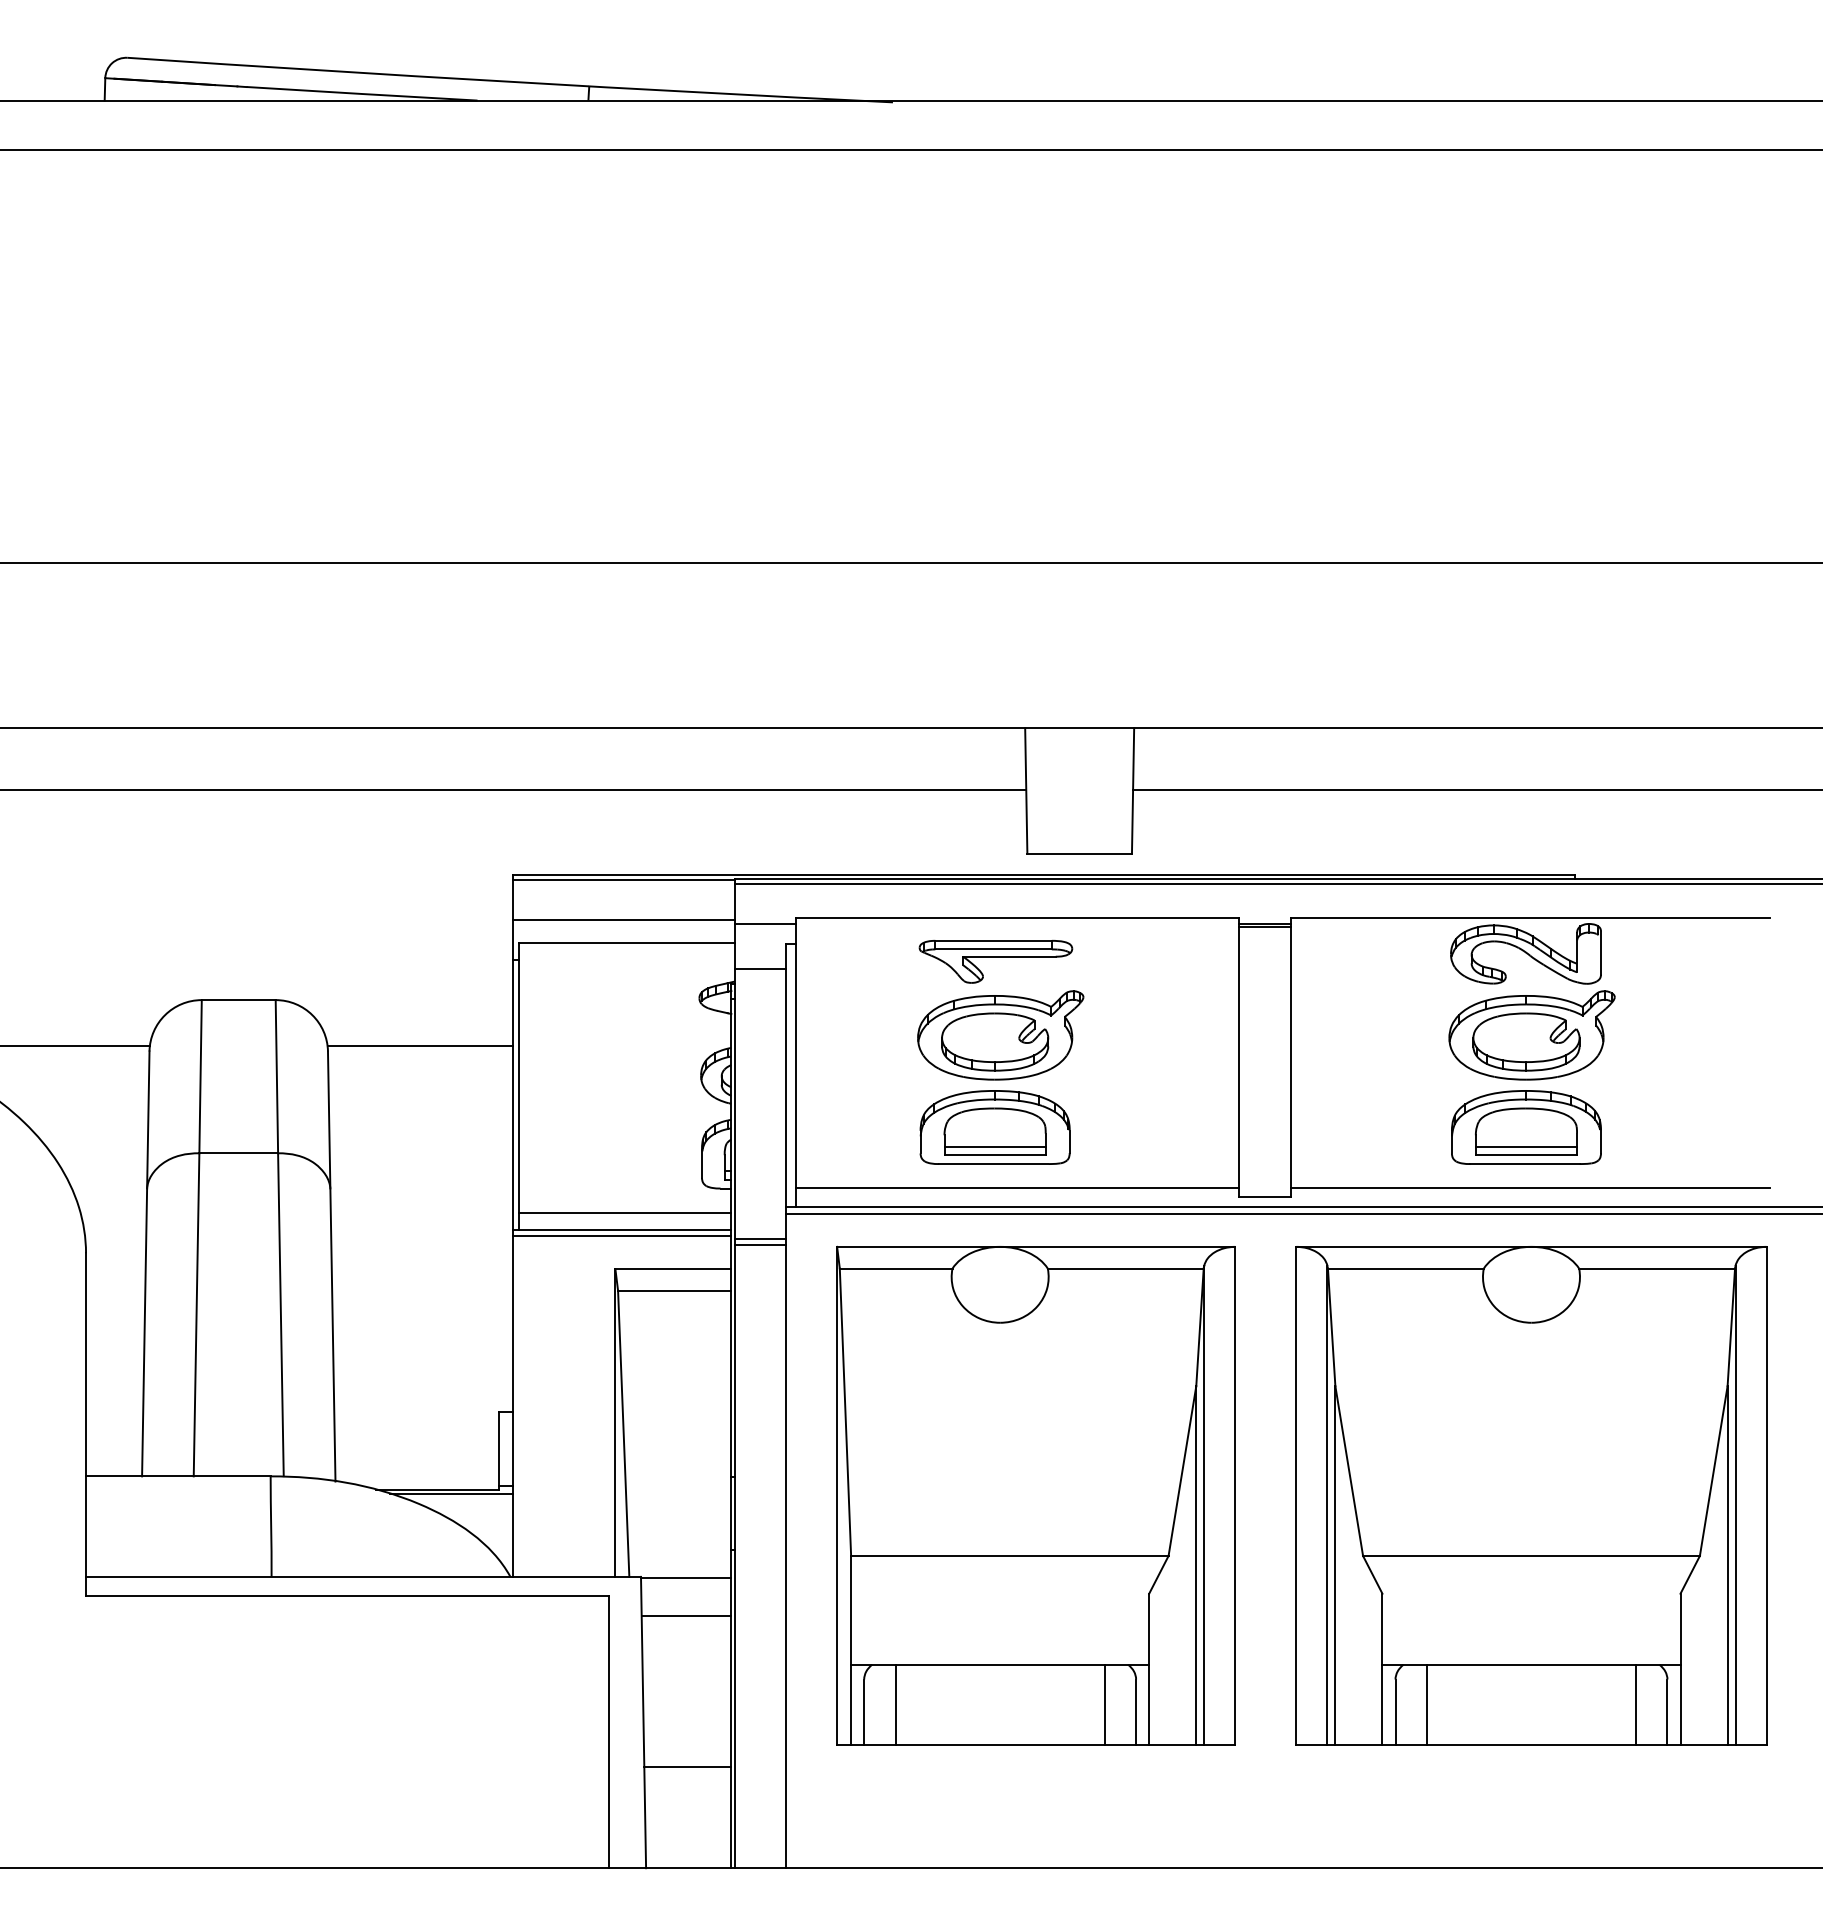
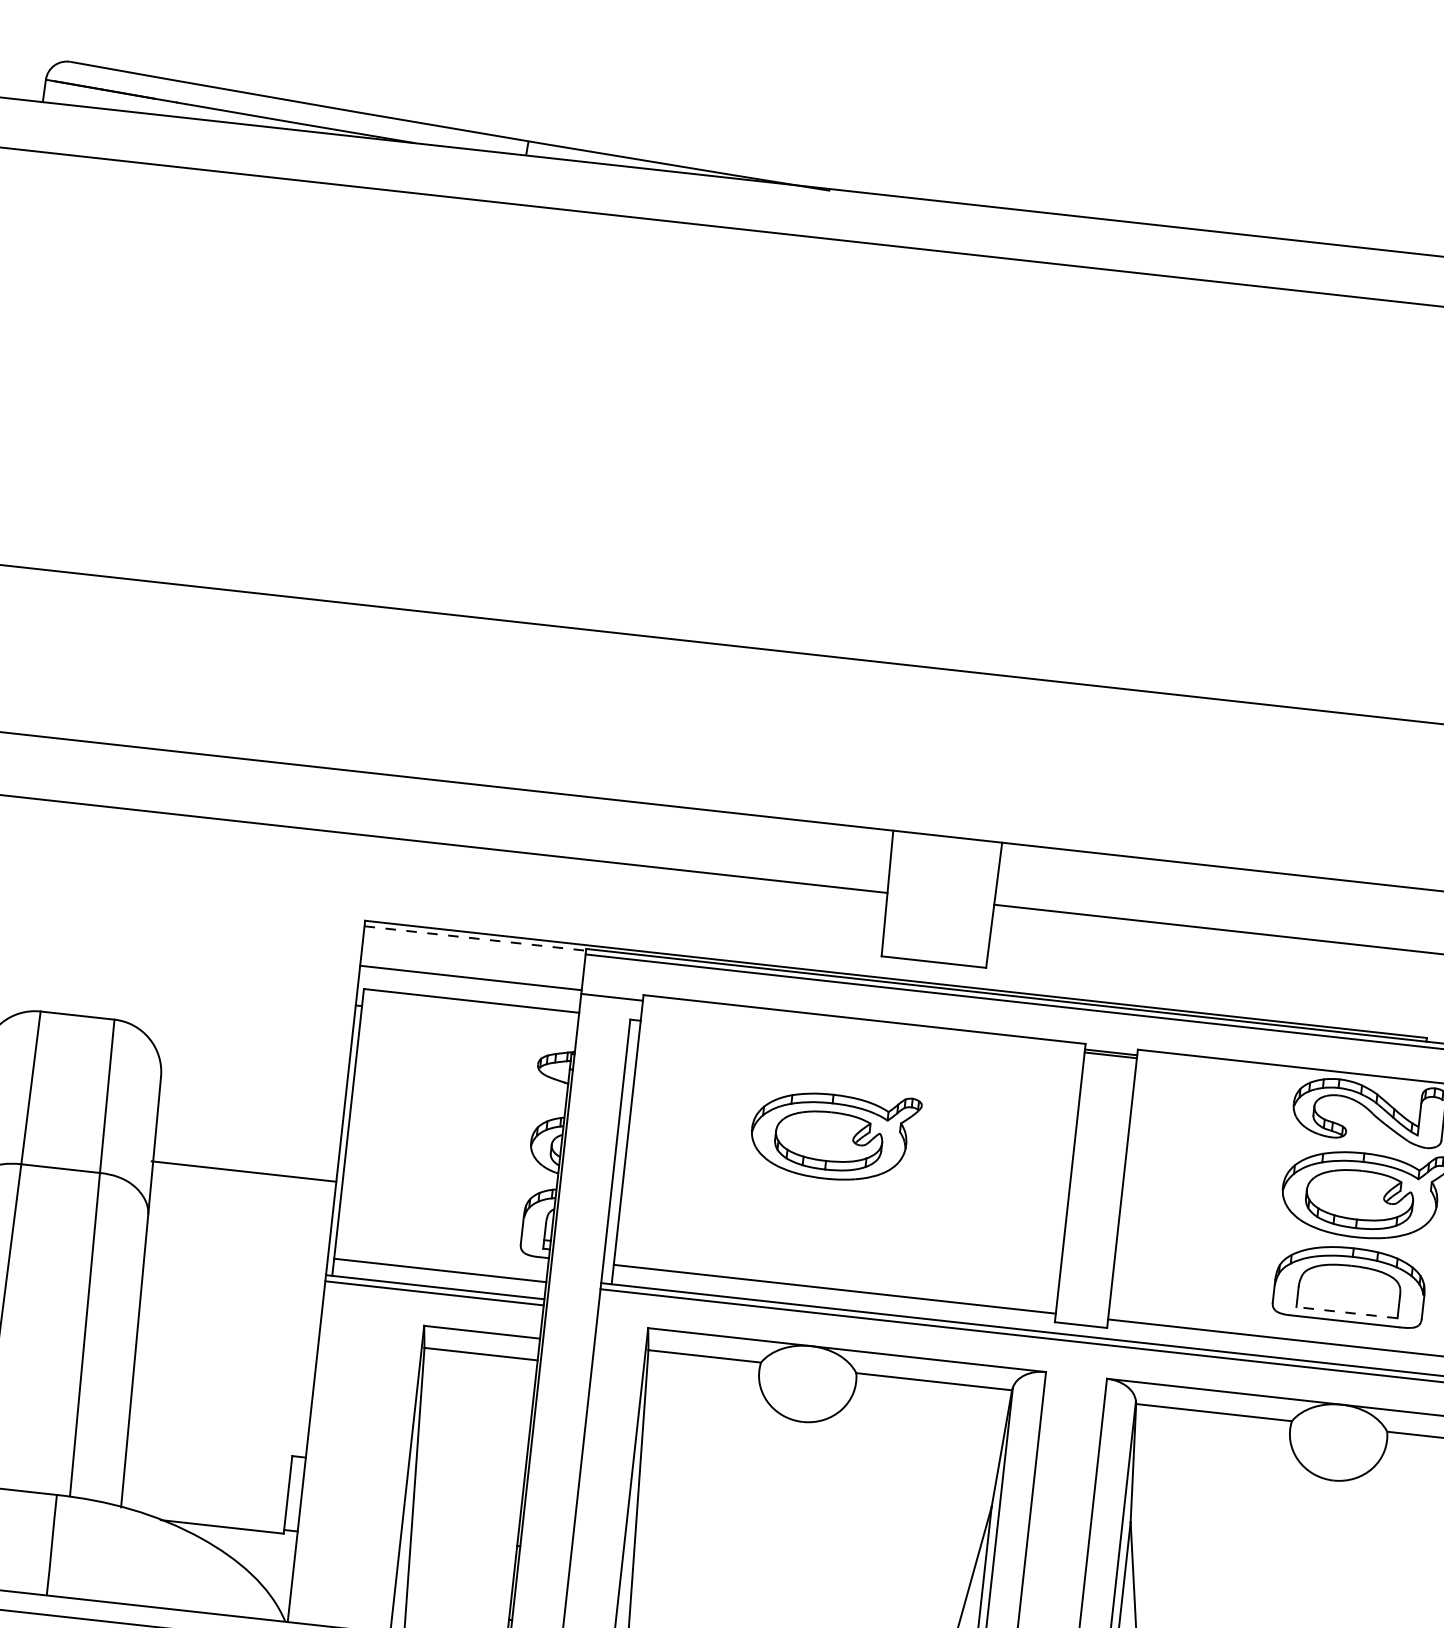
line: (623, 880) -> (475, 938), solid -> dashed
part: (995, 961) -> (837, 1060), removed
line: (759, 968) -> (601, 1041), removed
line: (419, 1046) -> (243, 1171), moved
part: (994, 1127) -> (818, 1226), removed
line: (1526, 1146) -> (1348, 1303), removed
line: (1526, 1155) -> (1347, 1312), solid -> dashed
line: (759, 1239) -> (571, 1312), removed
line: (759, 1245) -> (570, 1318), removed
line: (450, 1493) -> (234, 1531), removed

